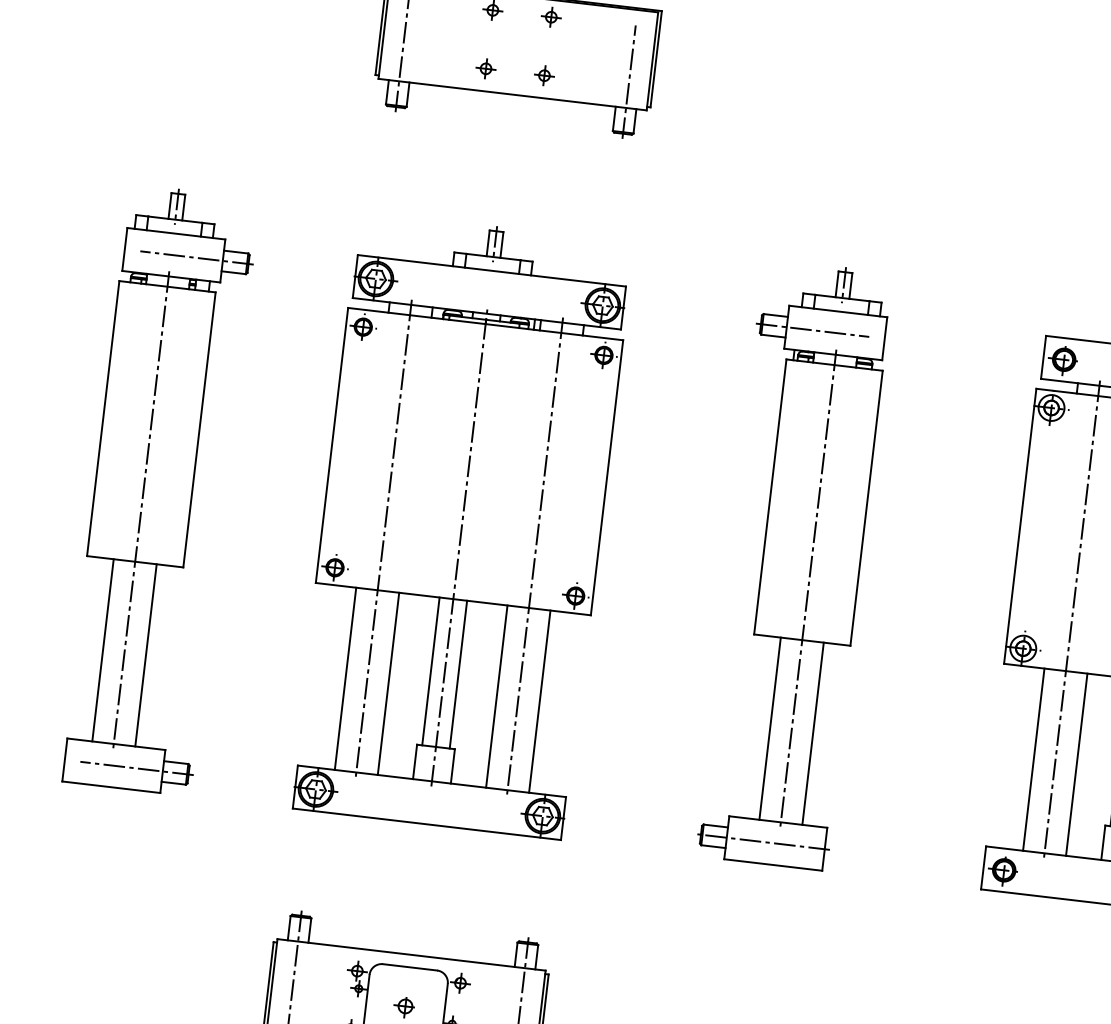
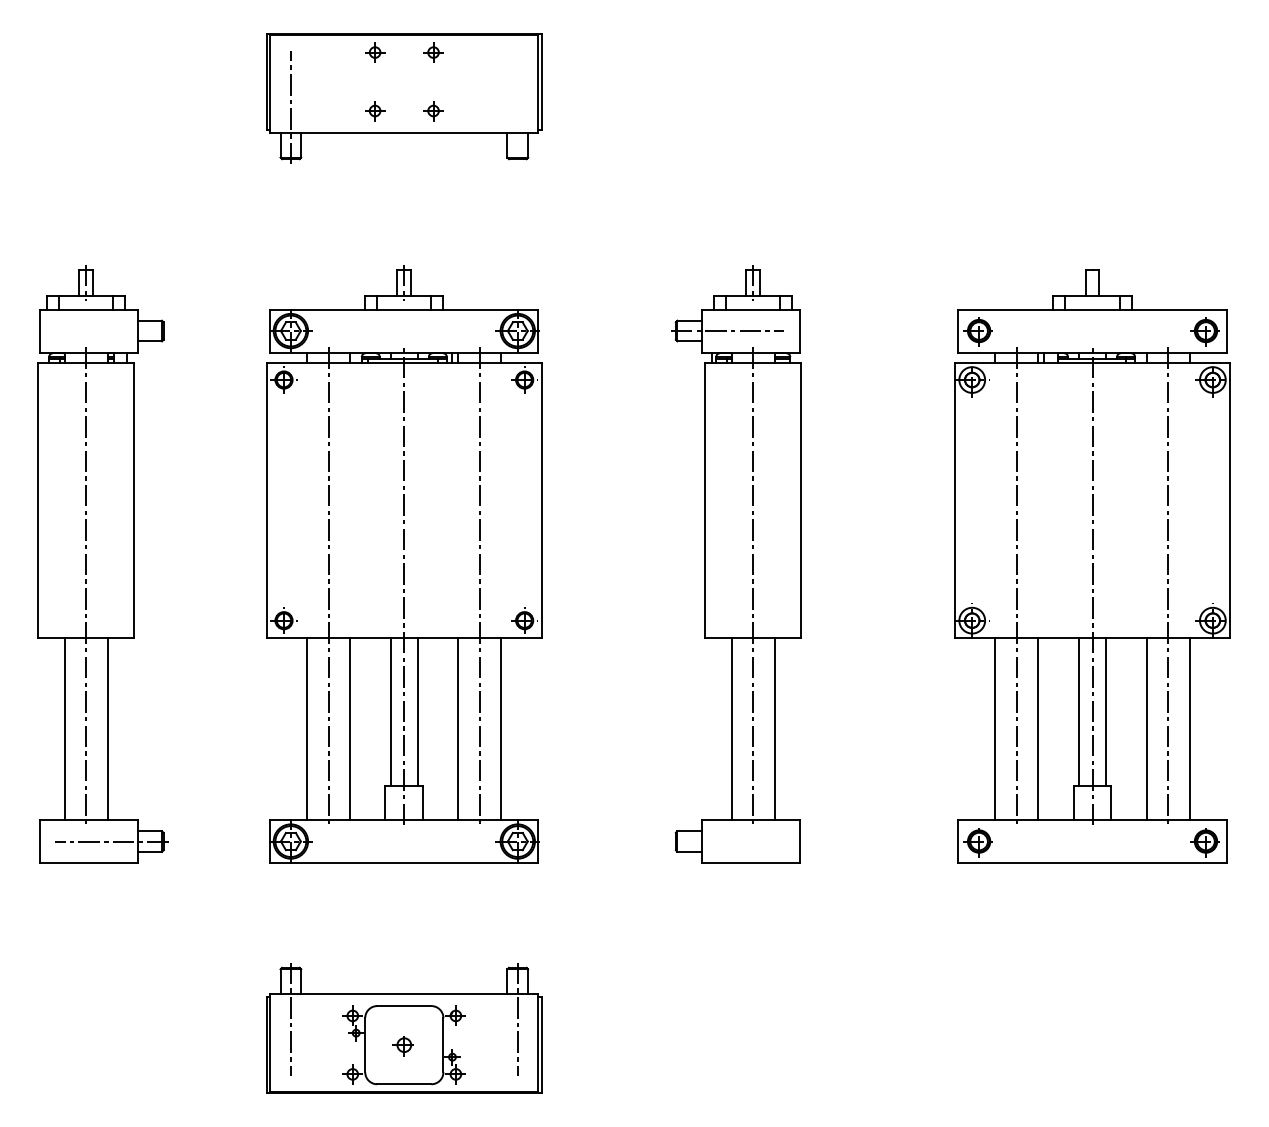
line: (628, 82) -> (517, 107), removed
line: (196, 258) -> (111, 331), removed
line: (763, 842) -> (738, 841), removed

